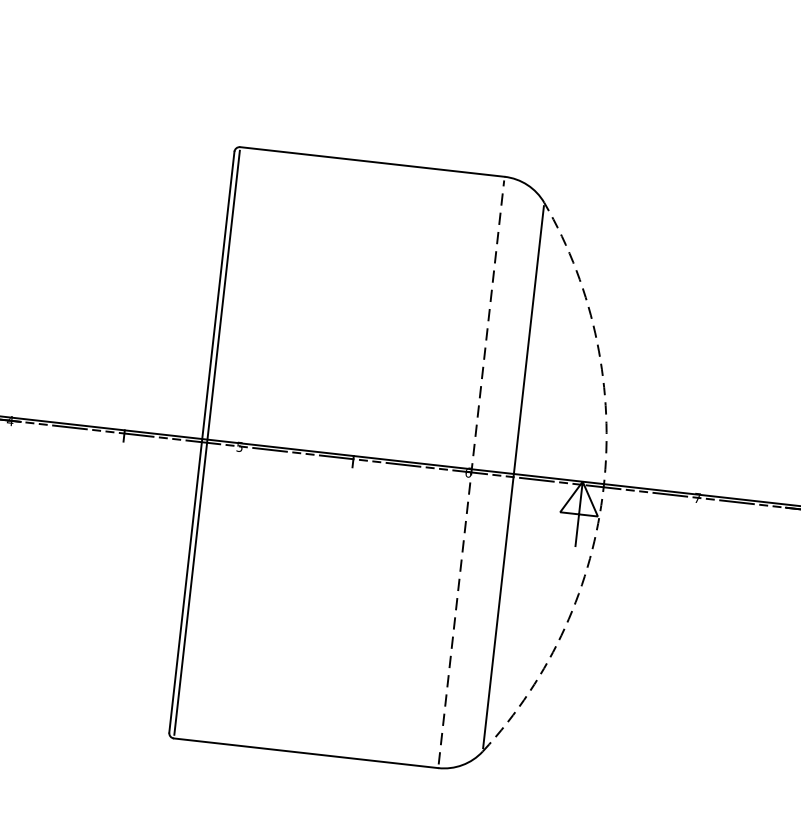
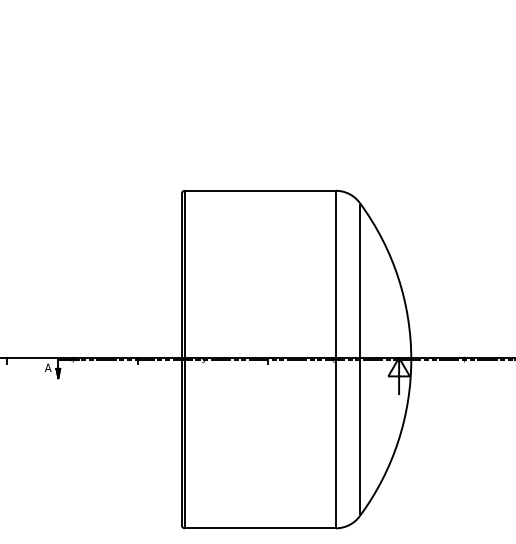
line: (470, 472) -> (335, 359), dashed -> solid
arc: (604, 487) -> (411, 359), dashed -> solid

